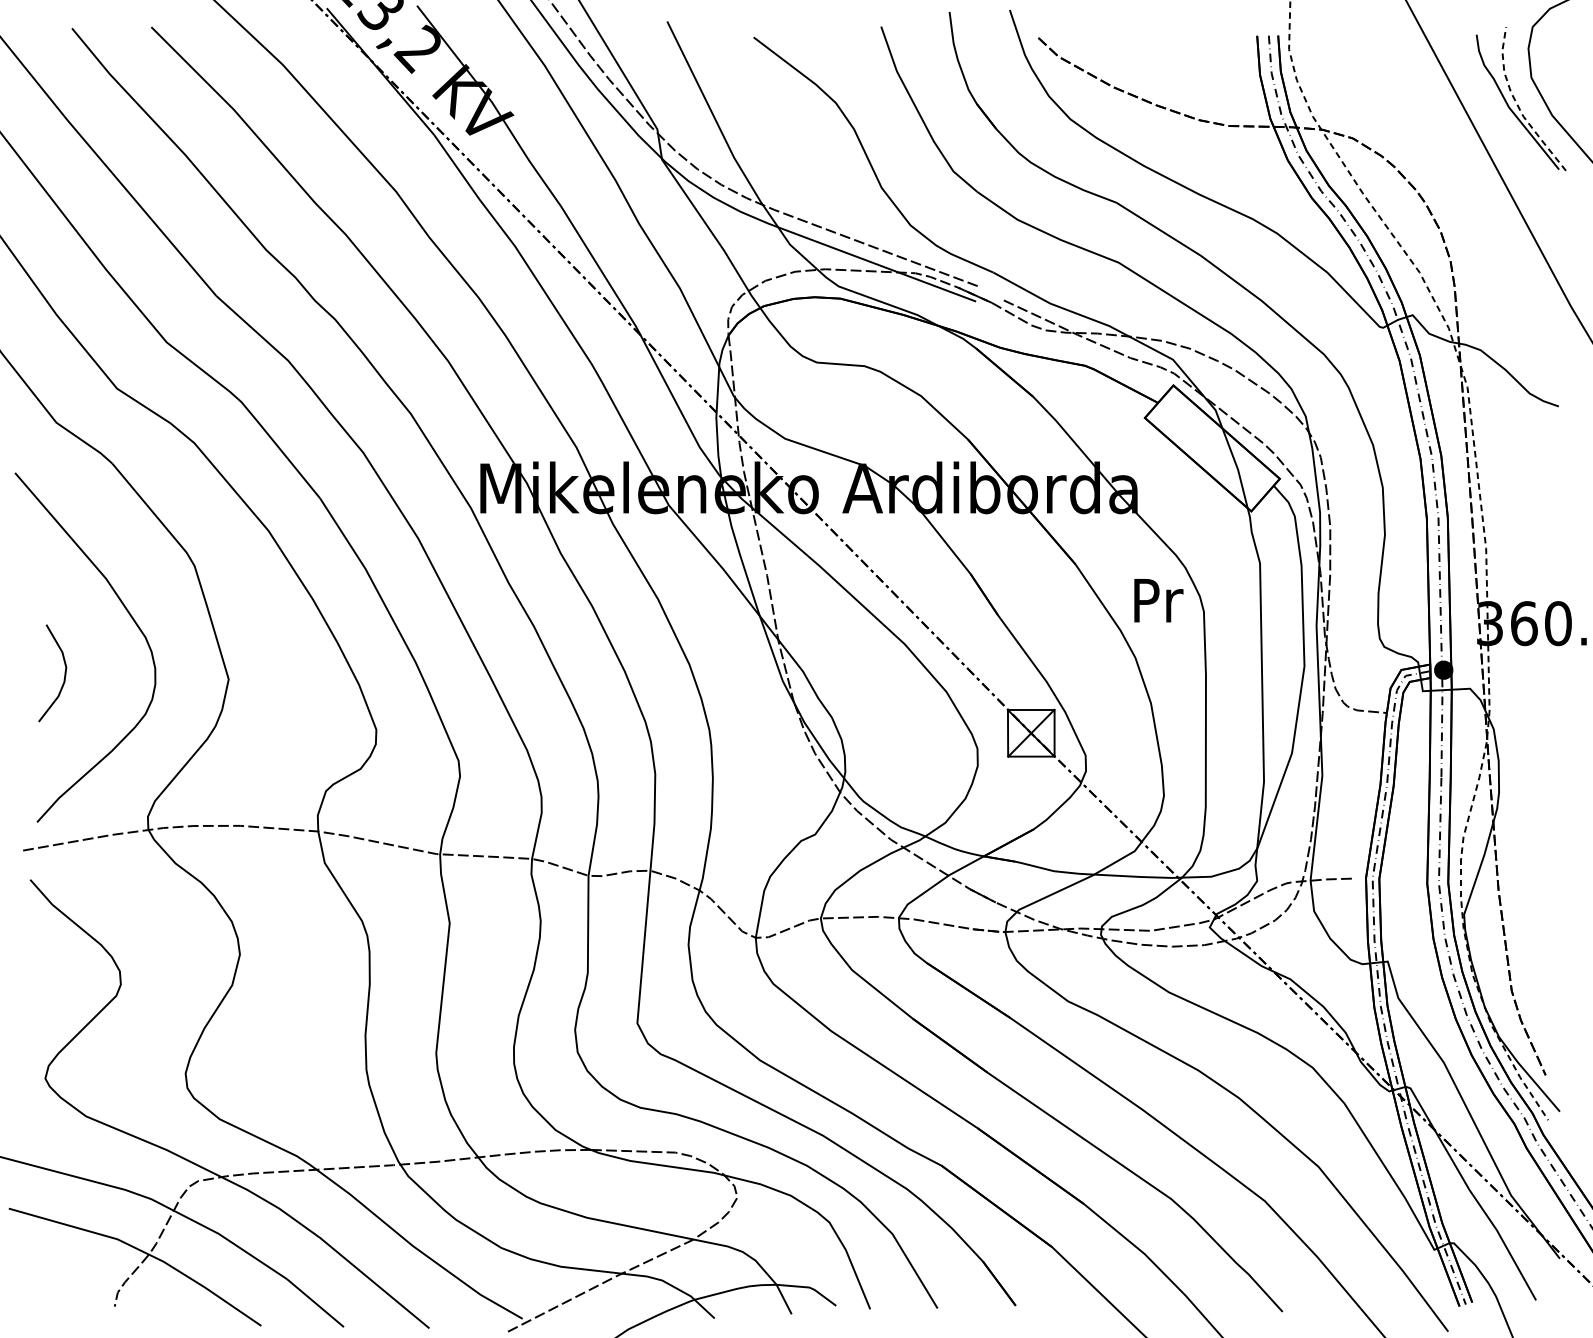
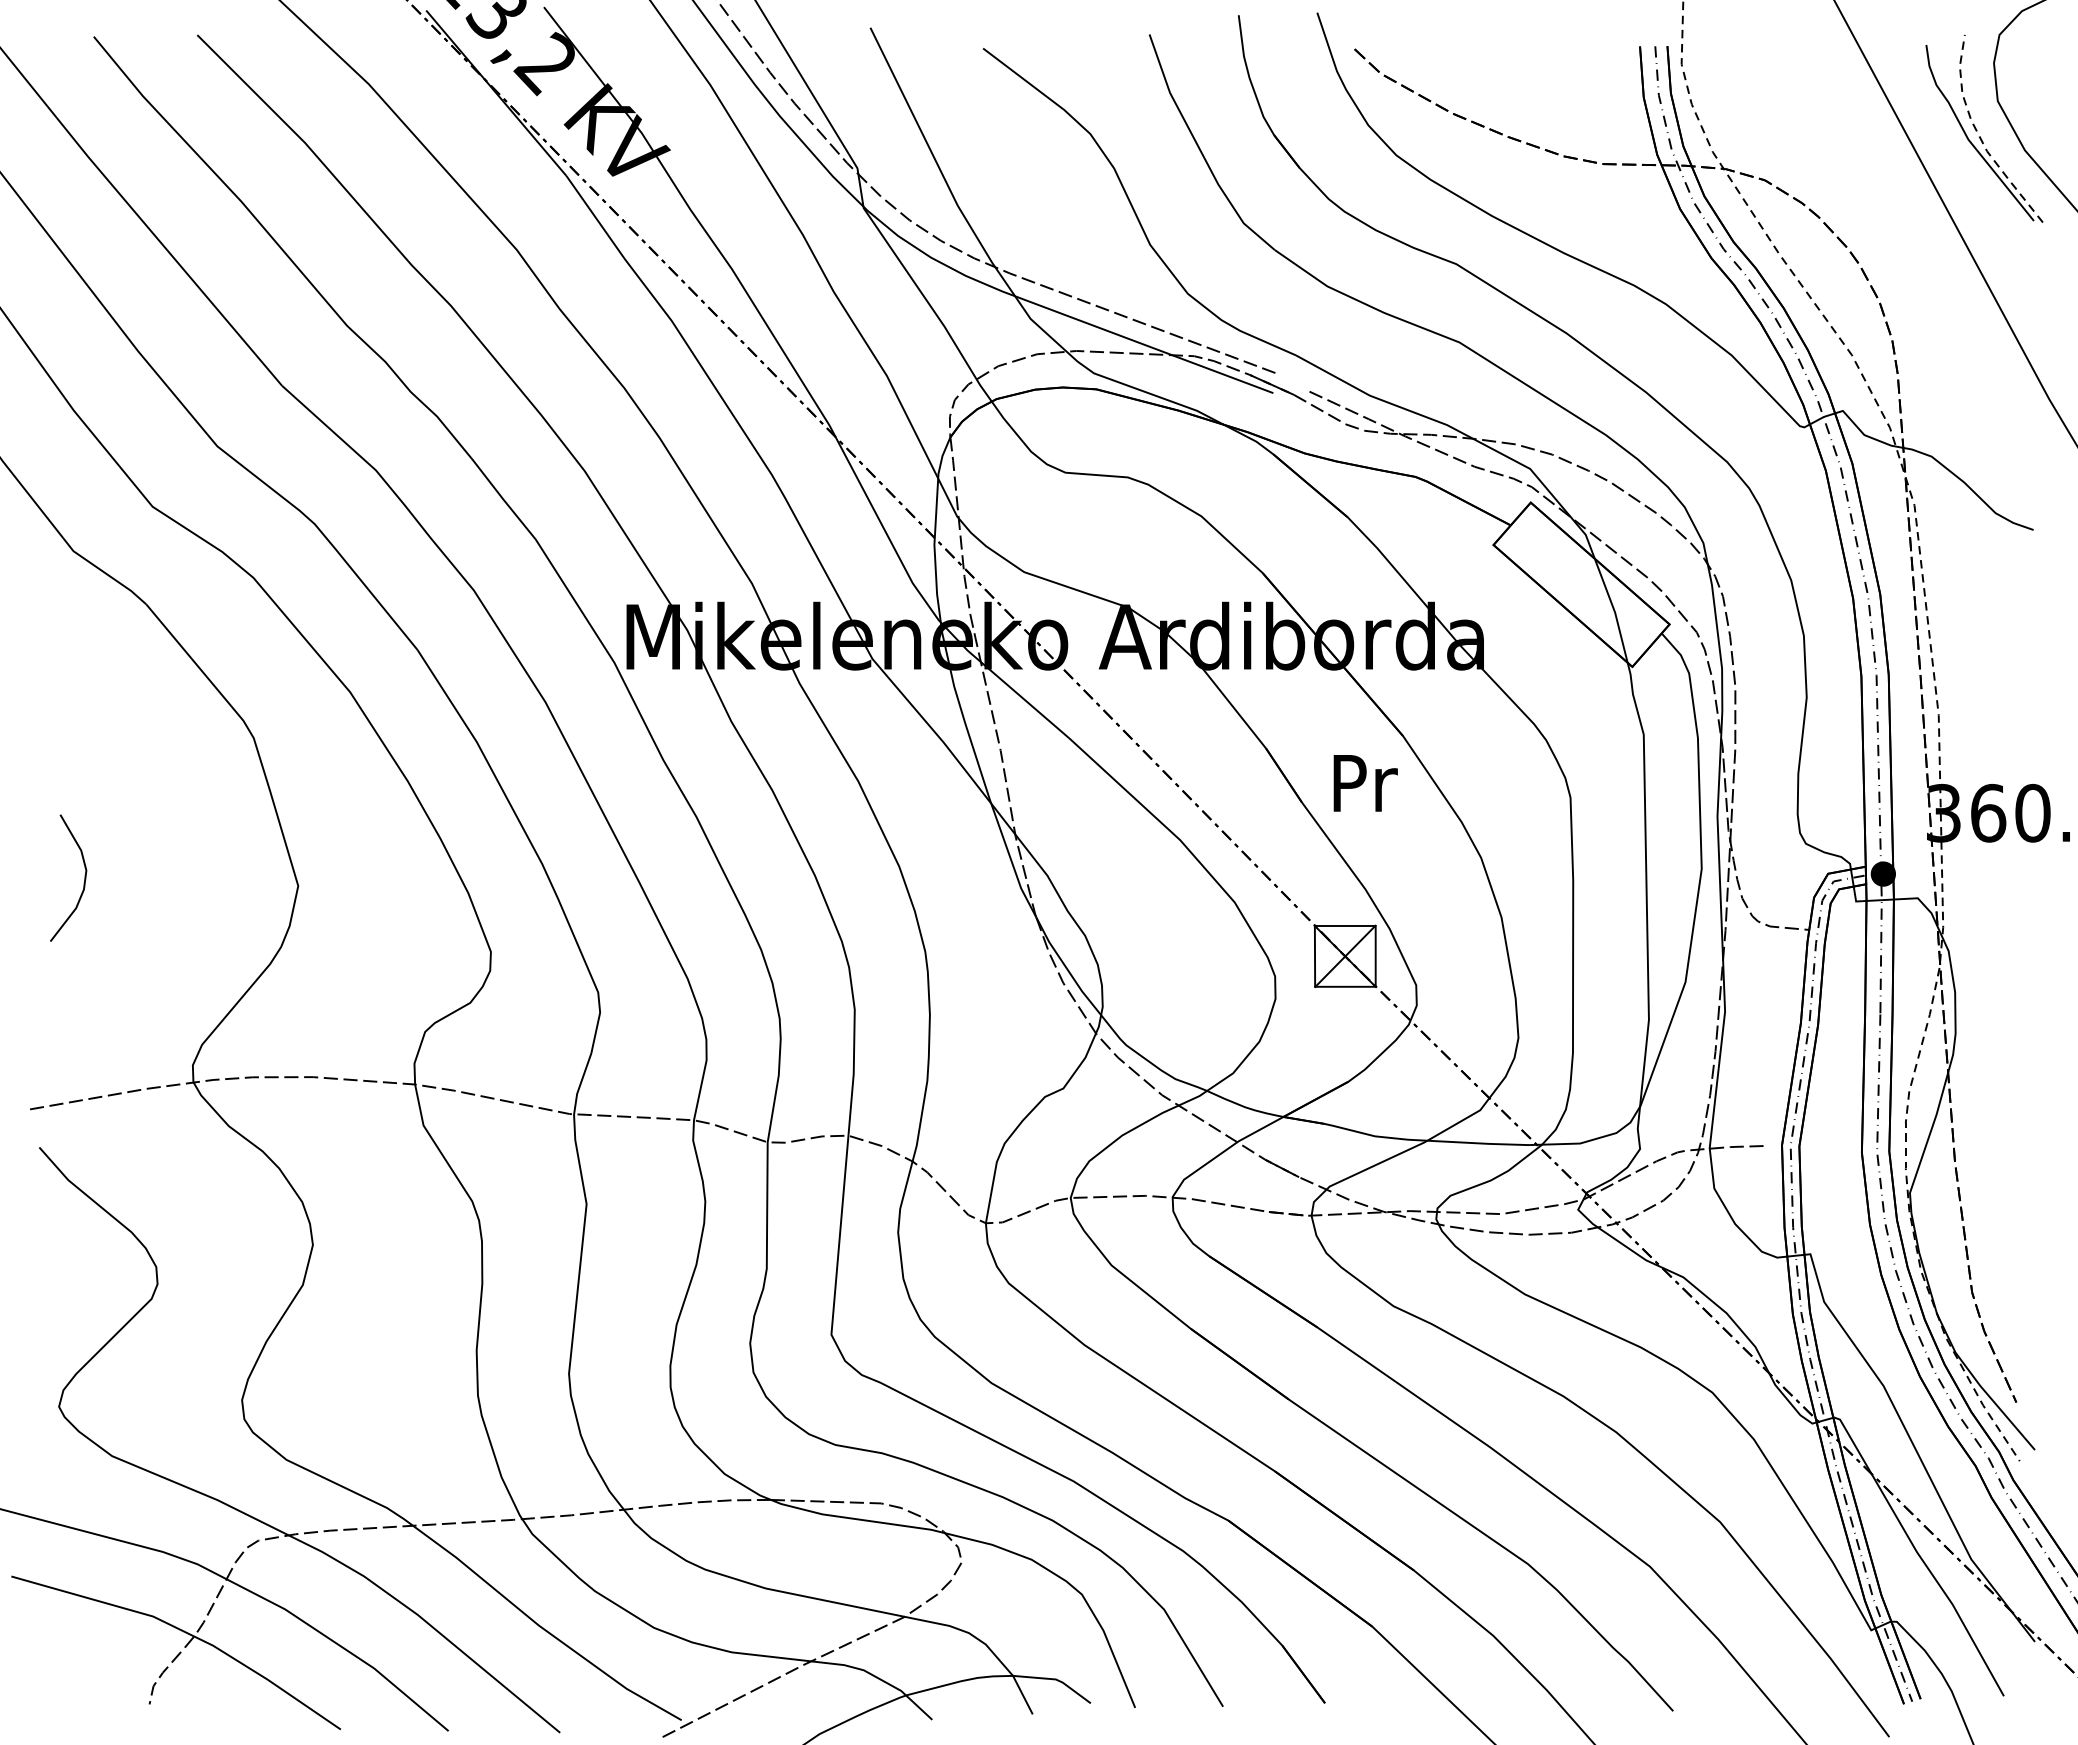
text: (1158, 600) -> (1365, 783), moved
curve: (130, 616) -> (169, 803), removed

